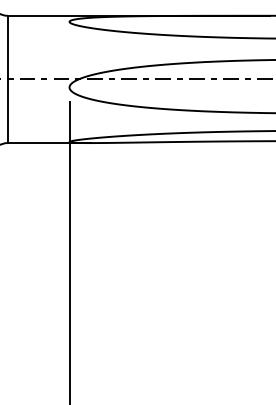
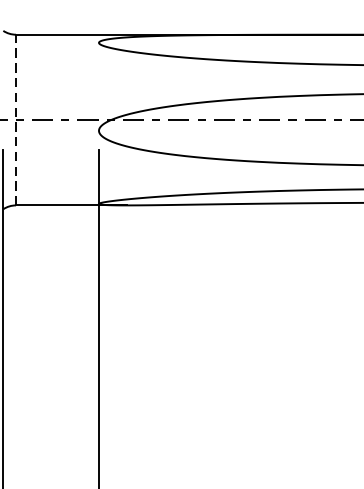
line: (7, 79) -> (15, 120), solid -> dashed

